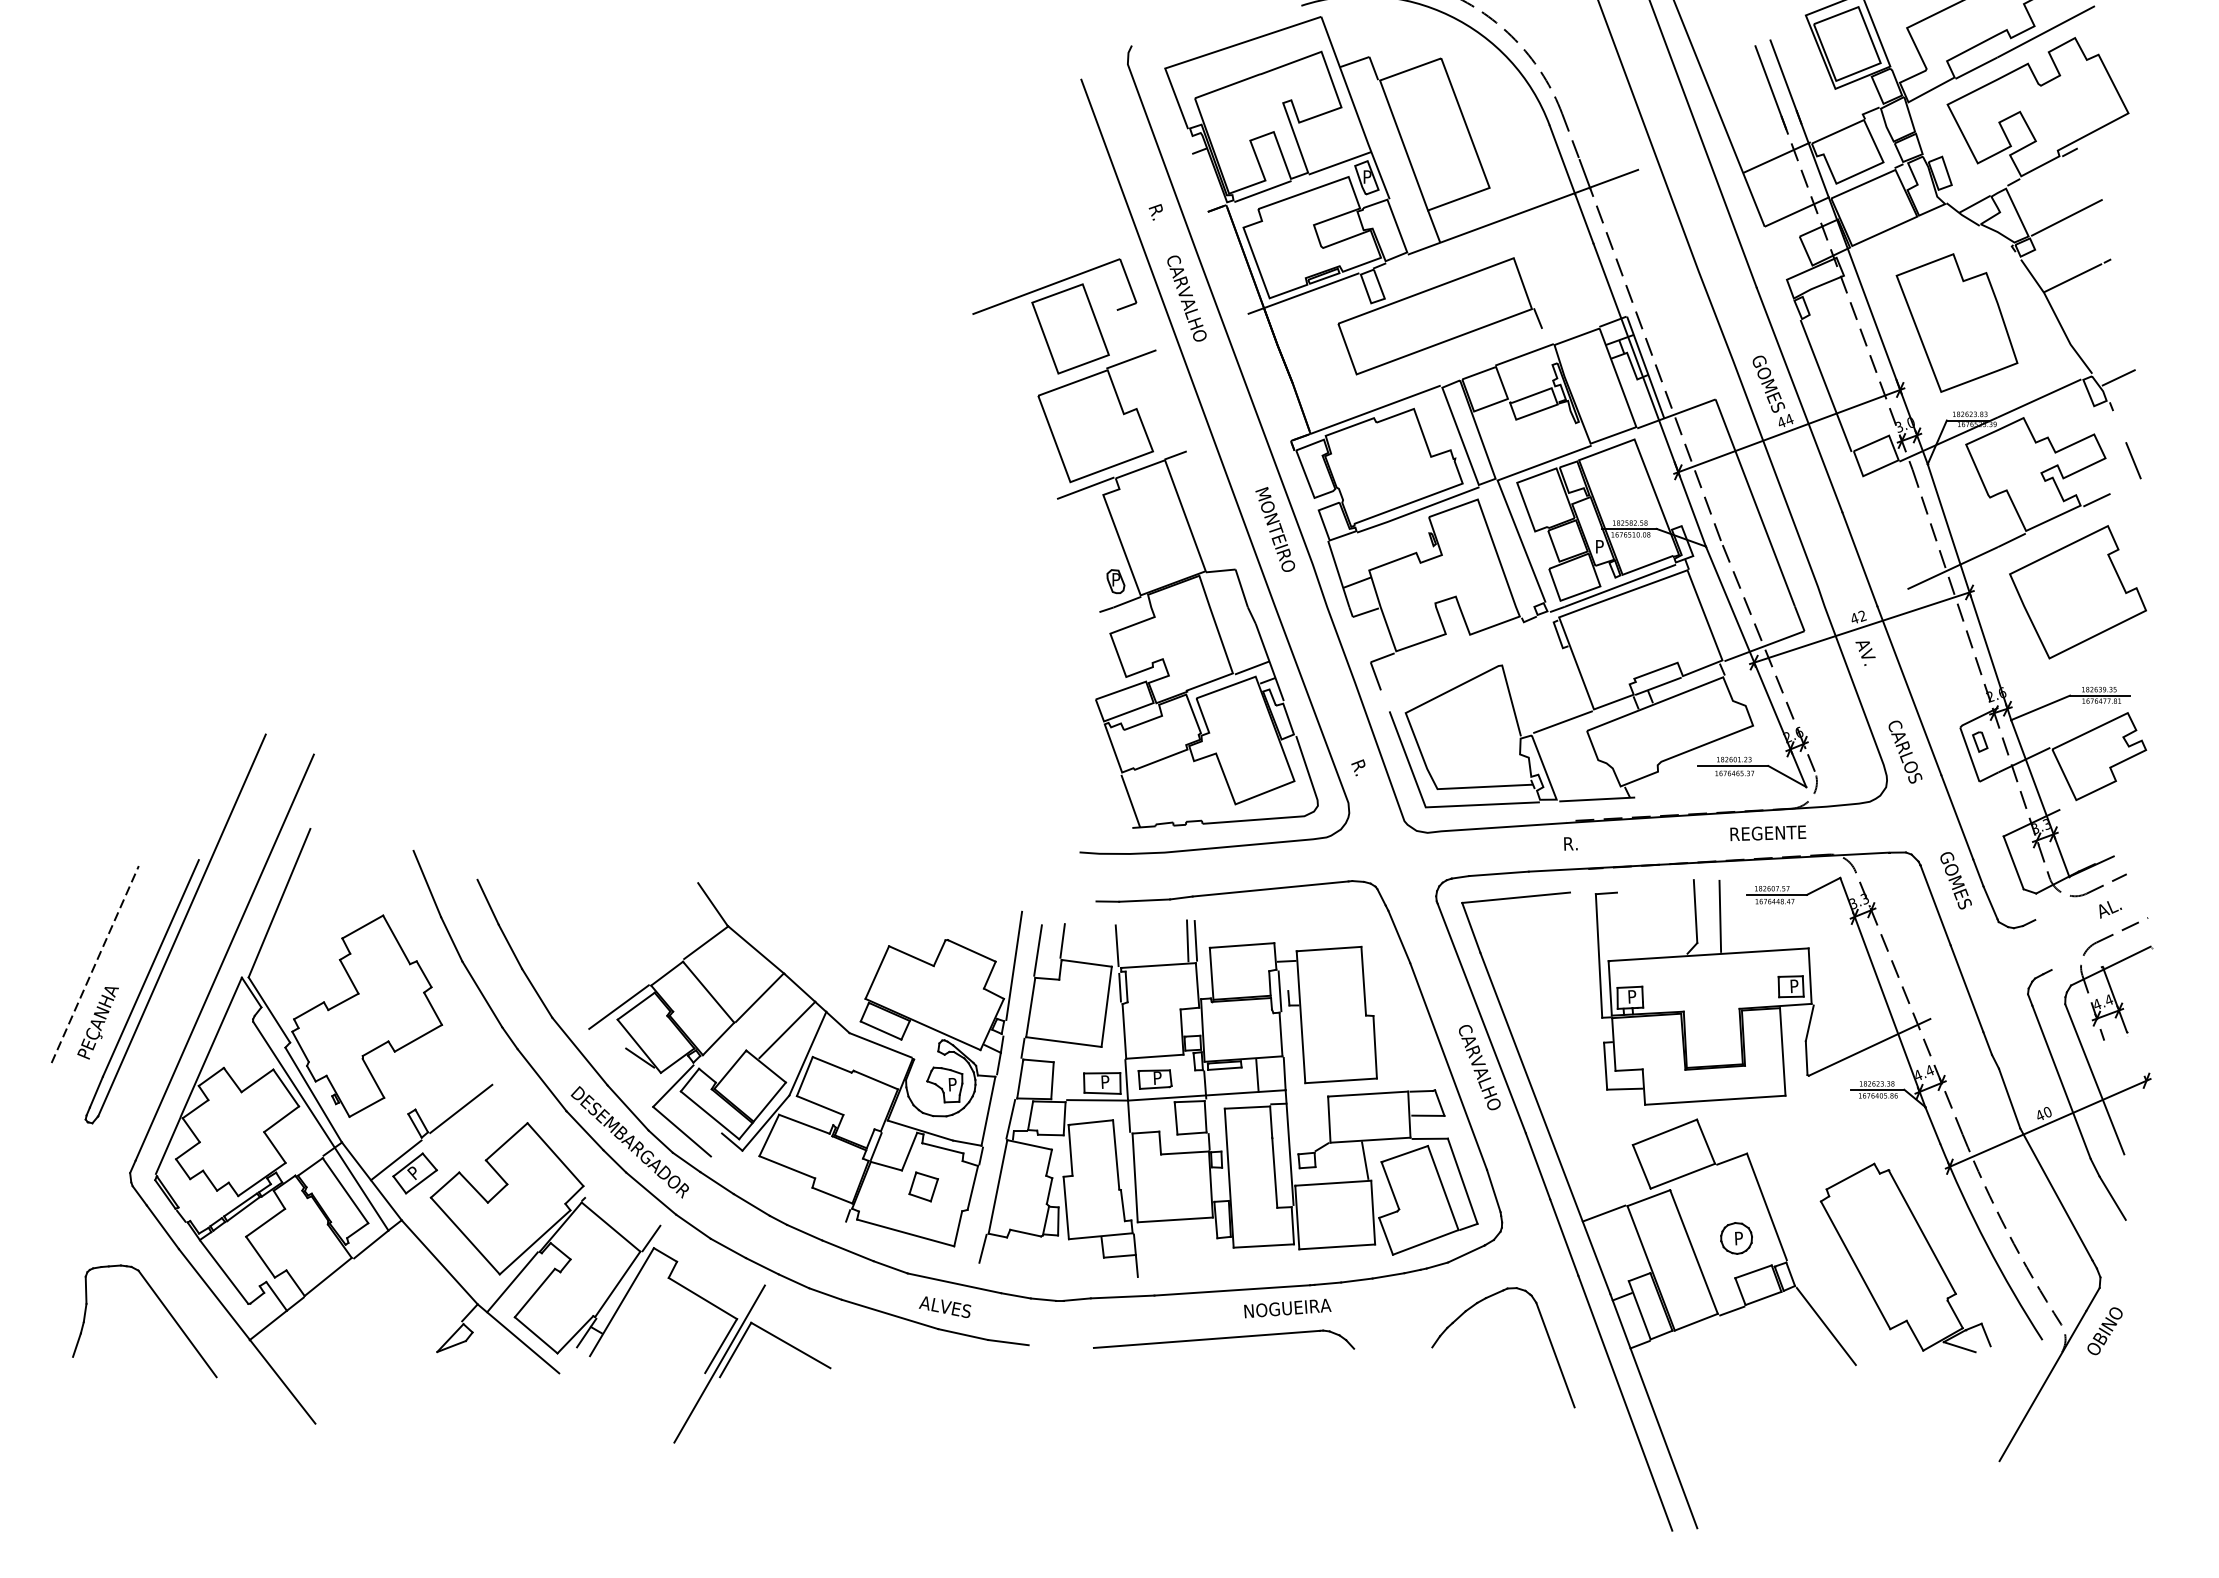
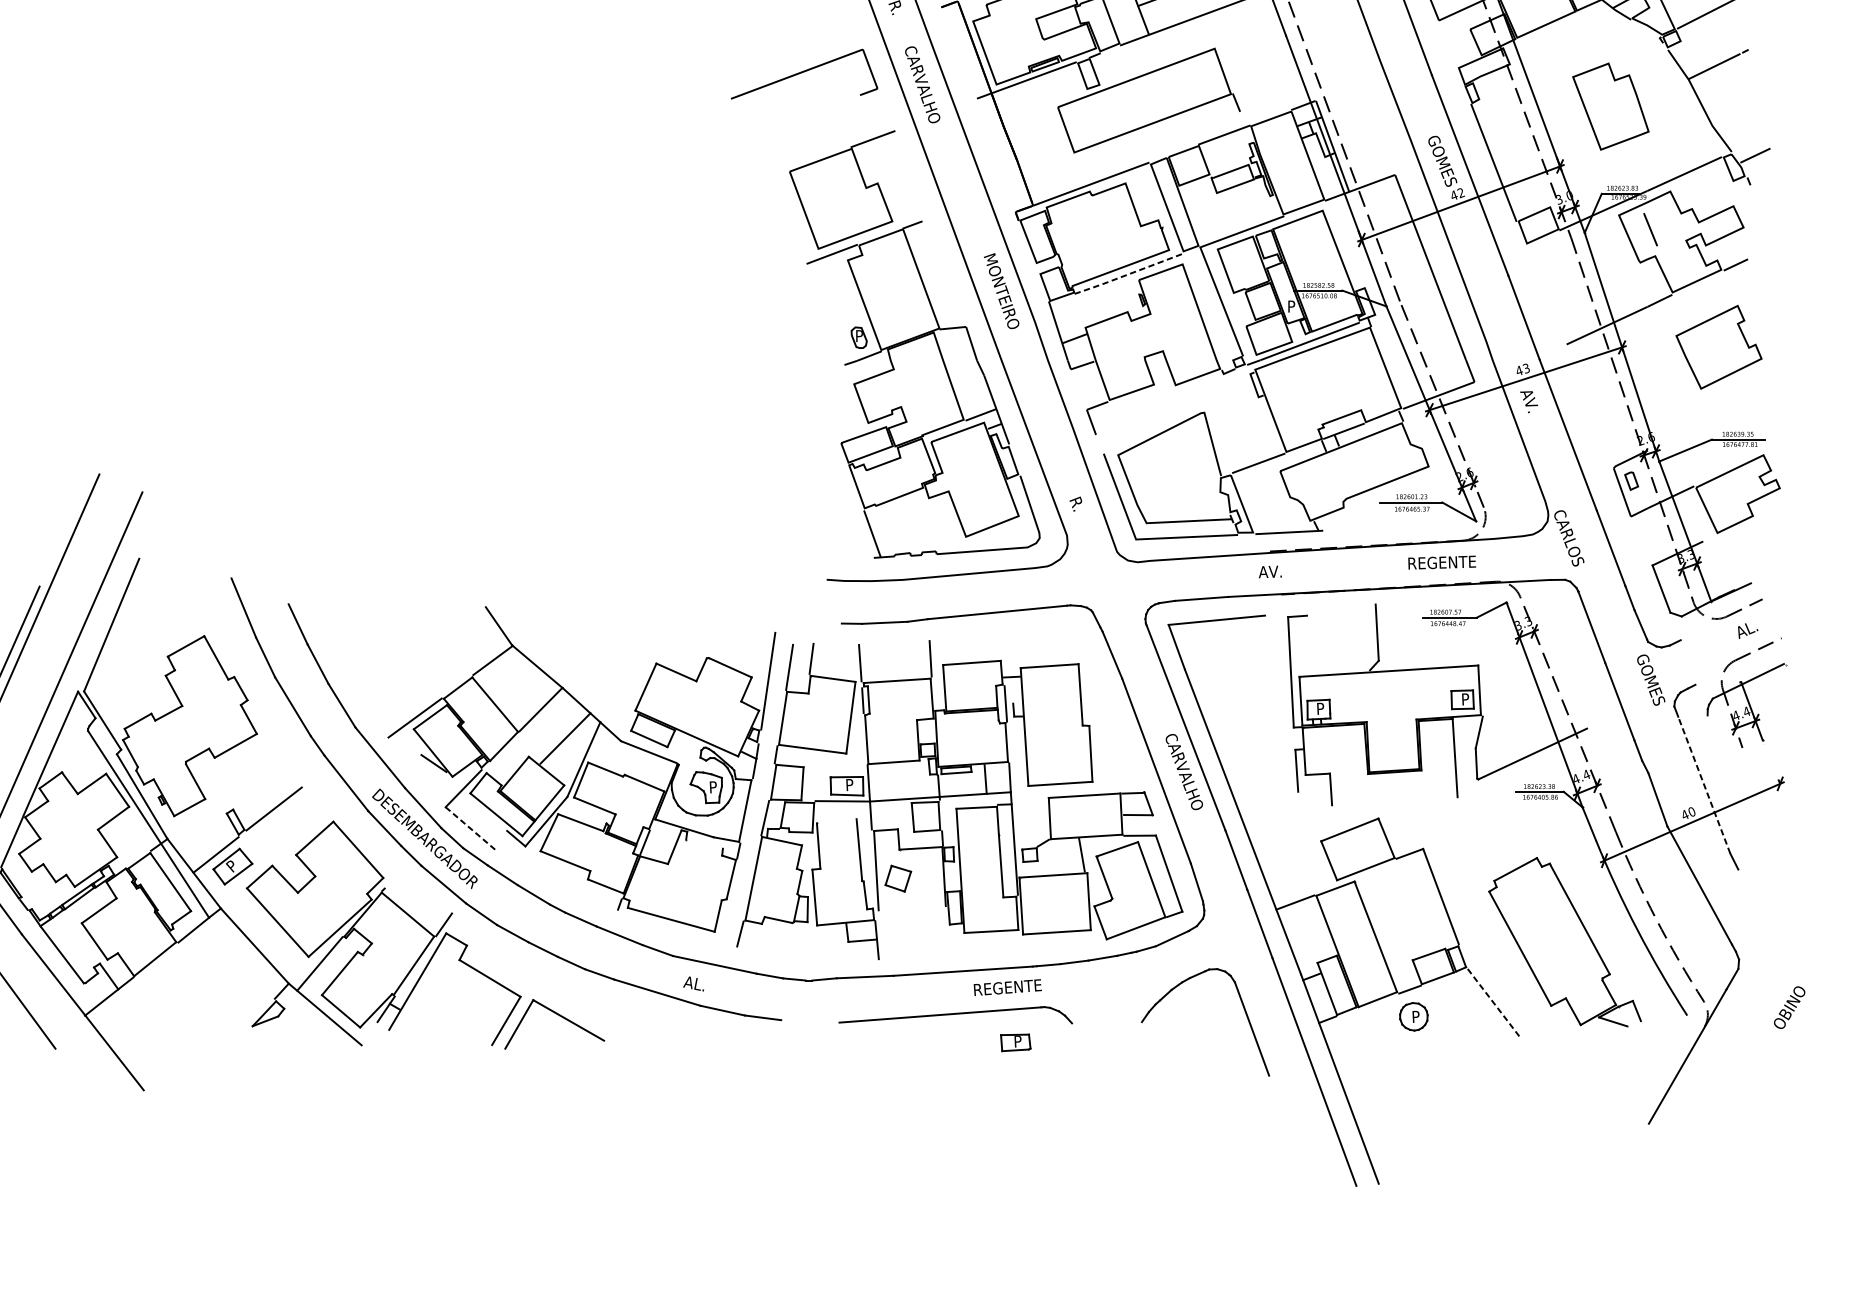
part: (1956, 322) -> (1610, 106), size x0.7
part: (1070, 328) -> (818, 111), removed
text: (1789, 419) -> (1461, 192), 44 -> 42
line: (2133, 460) -> (1650, 229), moved
line: (1418, 510) -> (1129, 274), solid -> dashed
part: (2077, 592) -> (1718, 347), size x0.7
text: (1862, 615) -> (1526, 368), 42 -> 43
text: (1905, 751) -> (1569, 537), moved
text: (1575, 843) -> (1269, 571), R. -> AV.
text: (1955, 880) -> (1650, 679), moved
line: (1720, 915) -> (1399, 636), removed
line: (1187, 940) -> (923, 658), removed
part: (1154, 1079) -> (1015, 1042), moved
line: (2094, 1079) -> (1733, 782), removed
line: (2061, 1082) -> (1704, 785), solid -> dashed
line: (1624, 1088) -> (1313, 790), removed
line: (1715, 1099) -> (1395, 800), removed
line: (1090, 1122) -> (836, 821), removed
line: (682, 1132) -> (471, 830), solid -> dashed
line: (942, 1148) -> (704, 844), removed
part: (923, 1186) -> (898, 878), moved
line: (2112, 1197) -> (1749, 888), removed
line: (1174, 1219) -> (911, 907), removed
part: (1736, 1238) -> (1413, 1016), moved
text: (1288, 1307) -> (1013, 986), NOGUEIRA -> REGENTE
text: (955, 1308) -> (715, 987), ALVES -> AL.
line: (1826, 1326) -> (1494, 1003), solid -> dashed
text: (2104, 1331) -> (1789, 1007), moved
line: (719, 1363) -> (504, 1036), removed

